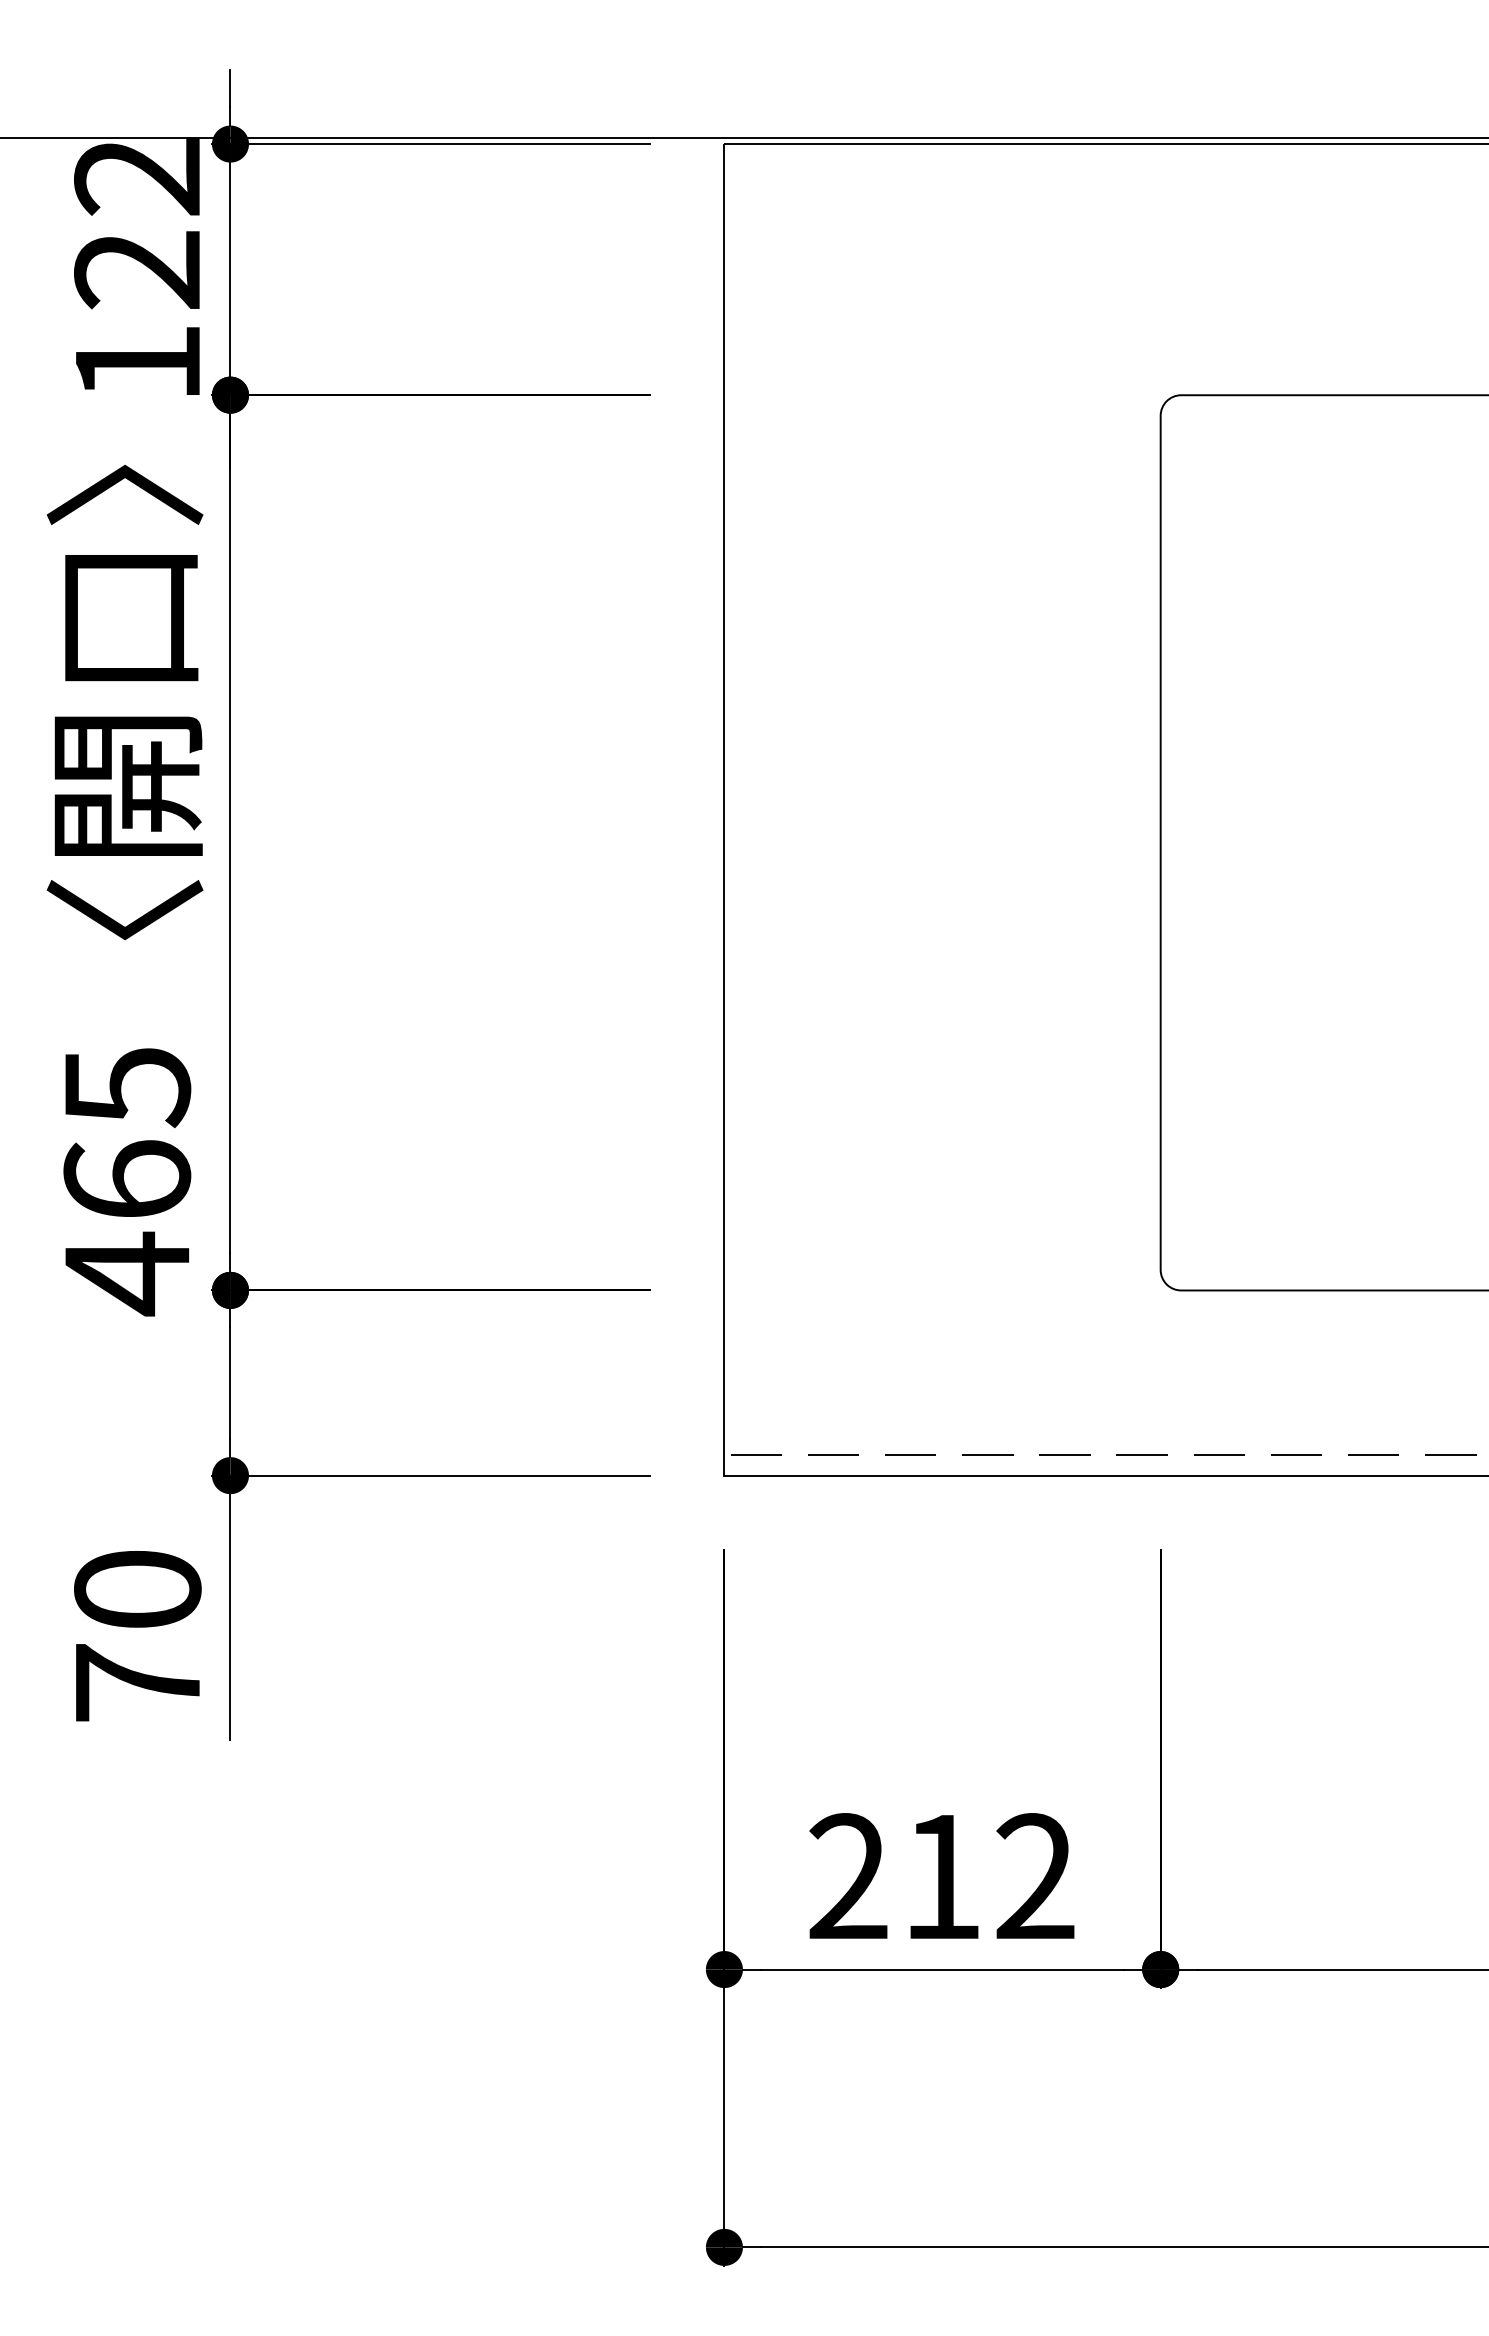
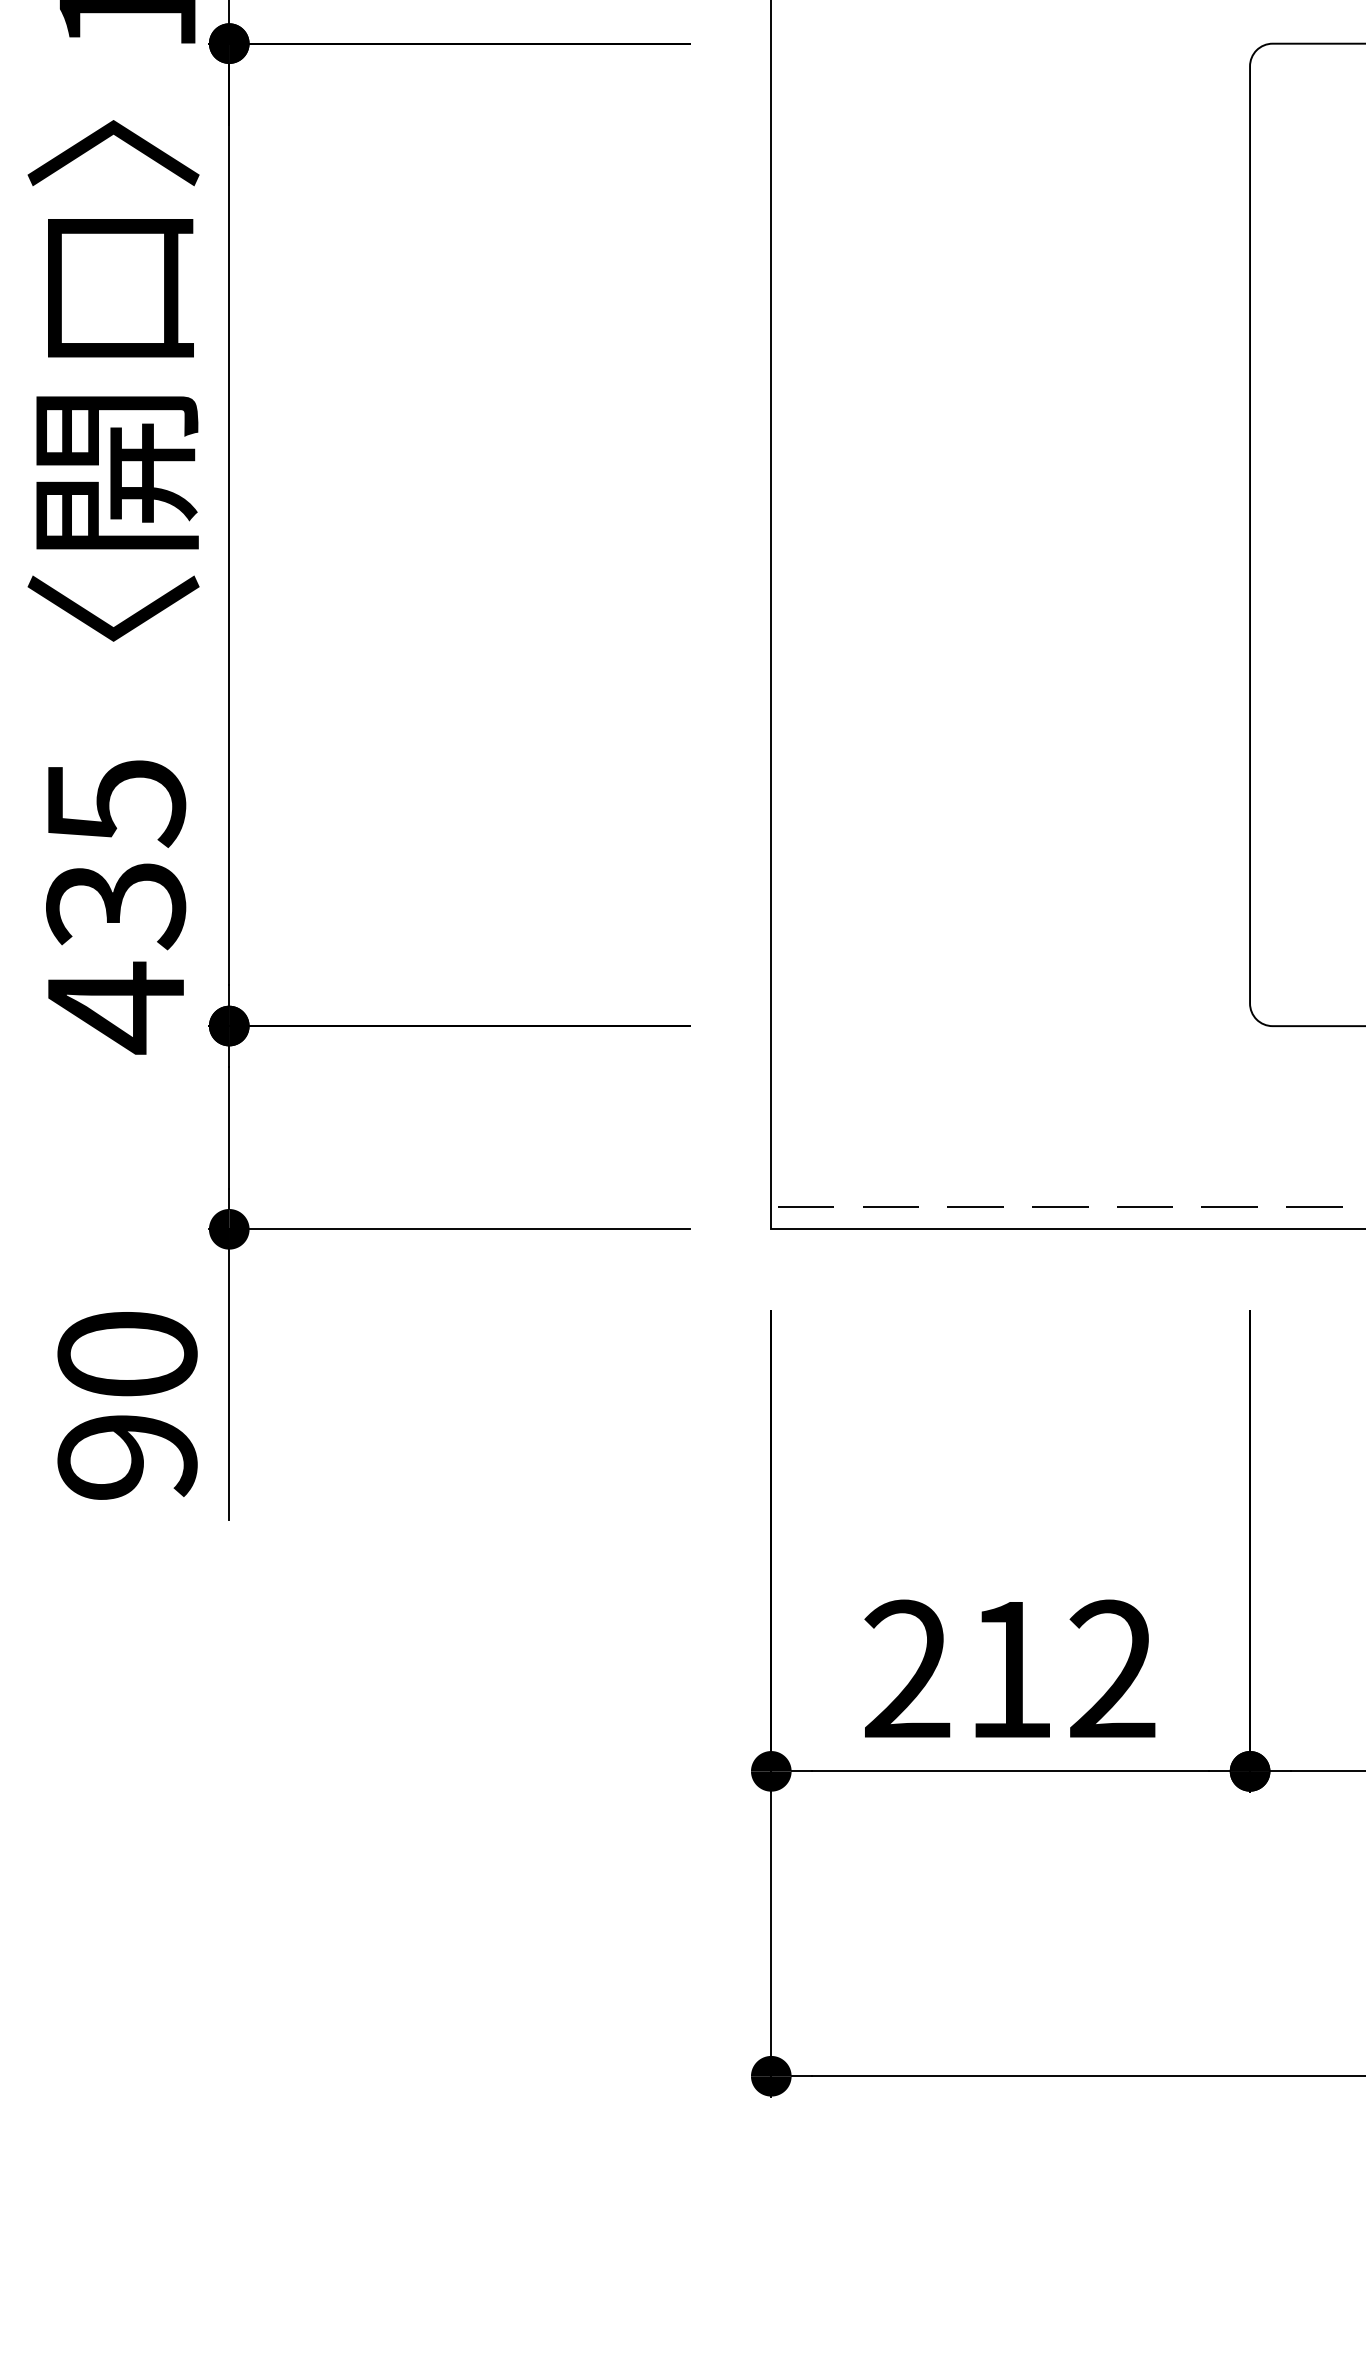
text: (127, 1180) -> (116, 905), 465 -> 435
text: (137, 1683) -> (127, 1457), 70 -> 90

